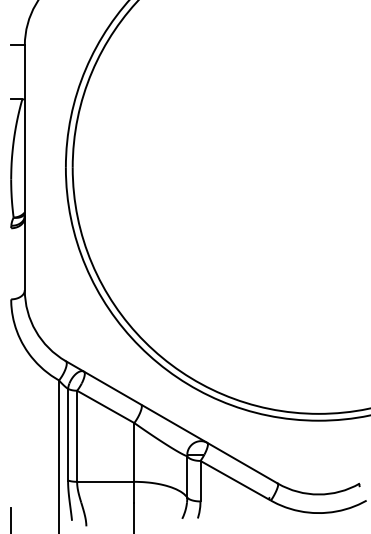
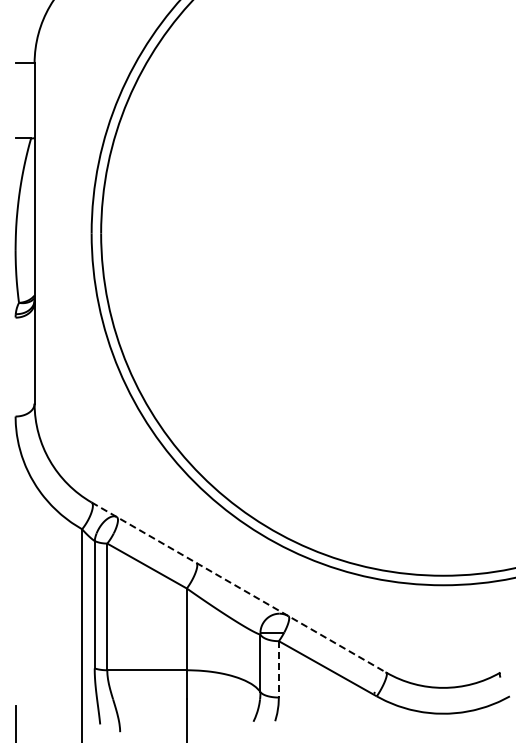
line: (172, 422) -> (239, 587), solid -> dashed
line: (200, 481) -> (278, 669), solid -> dashed

